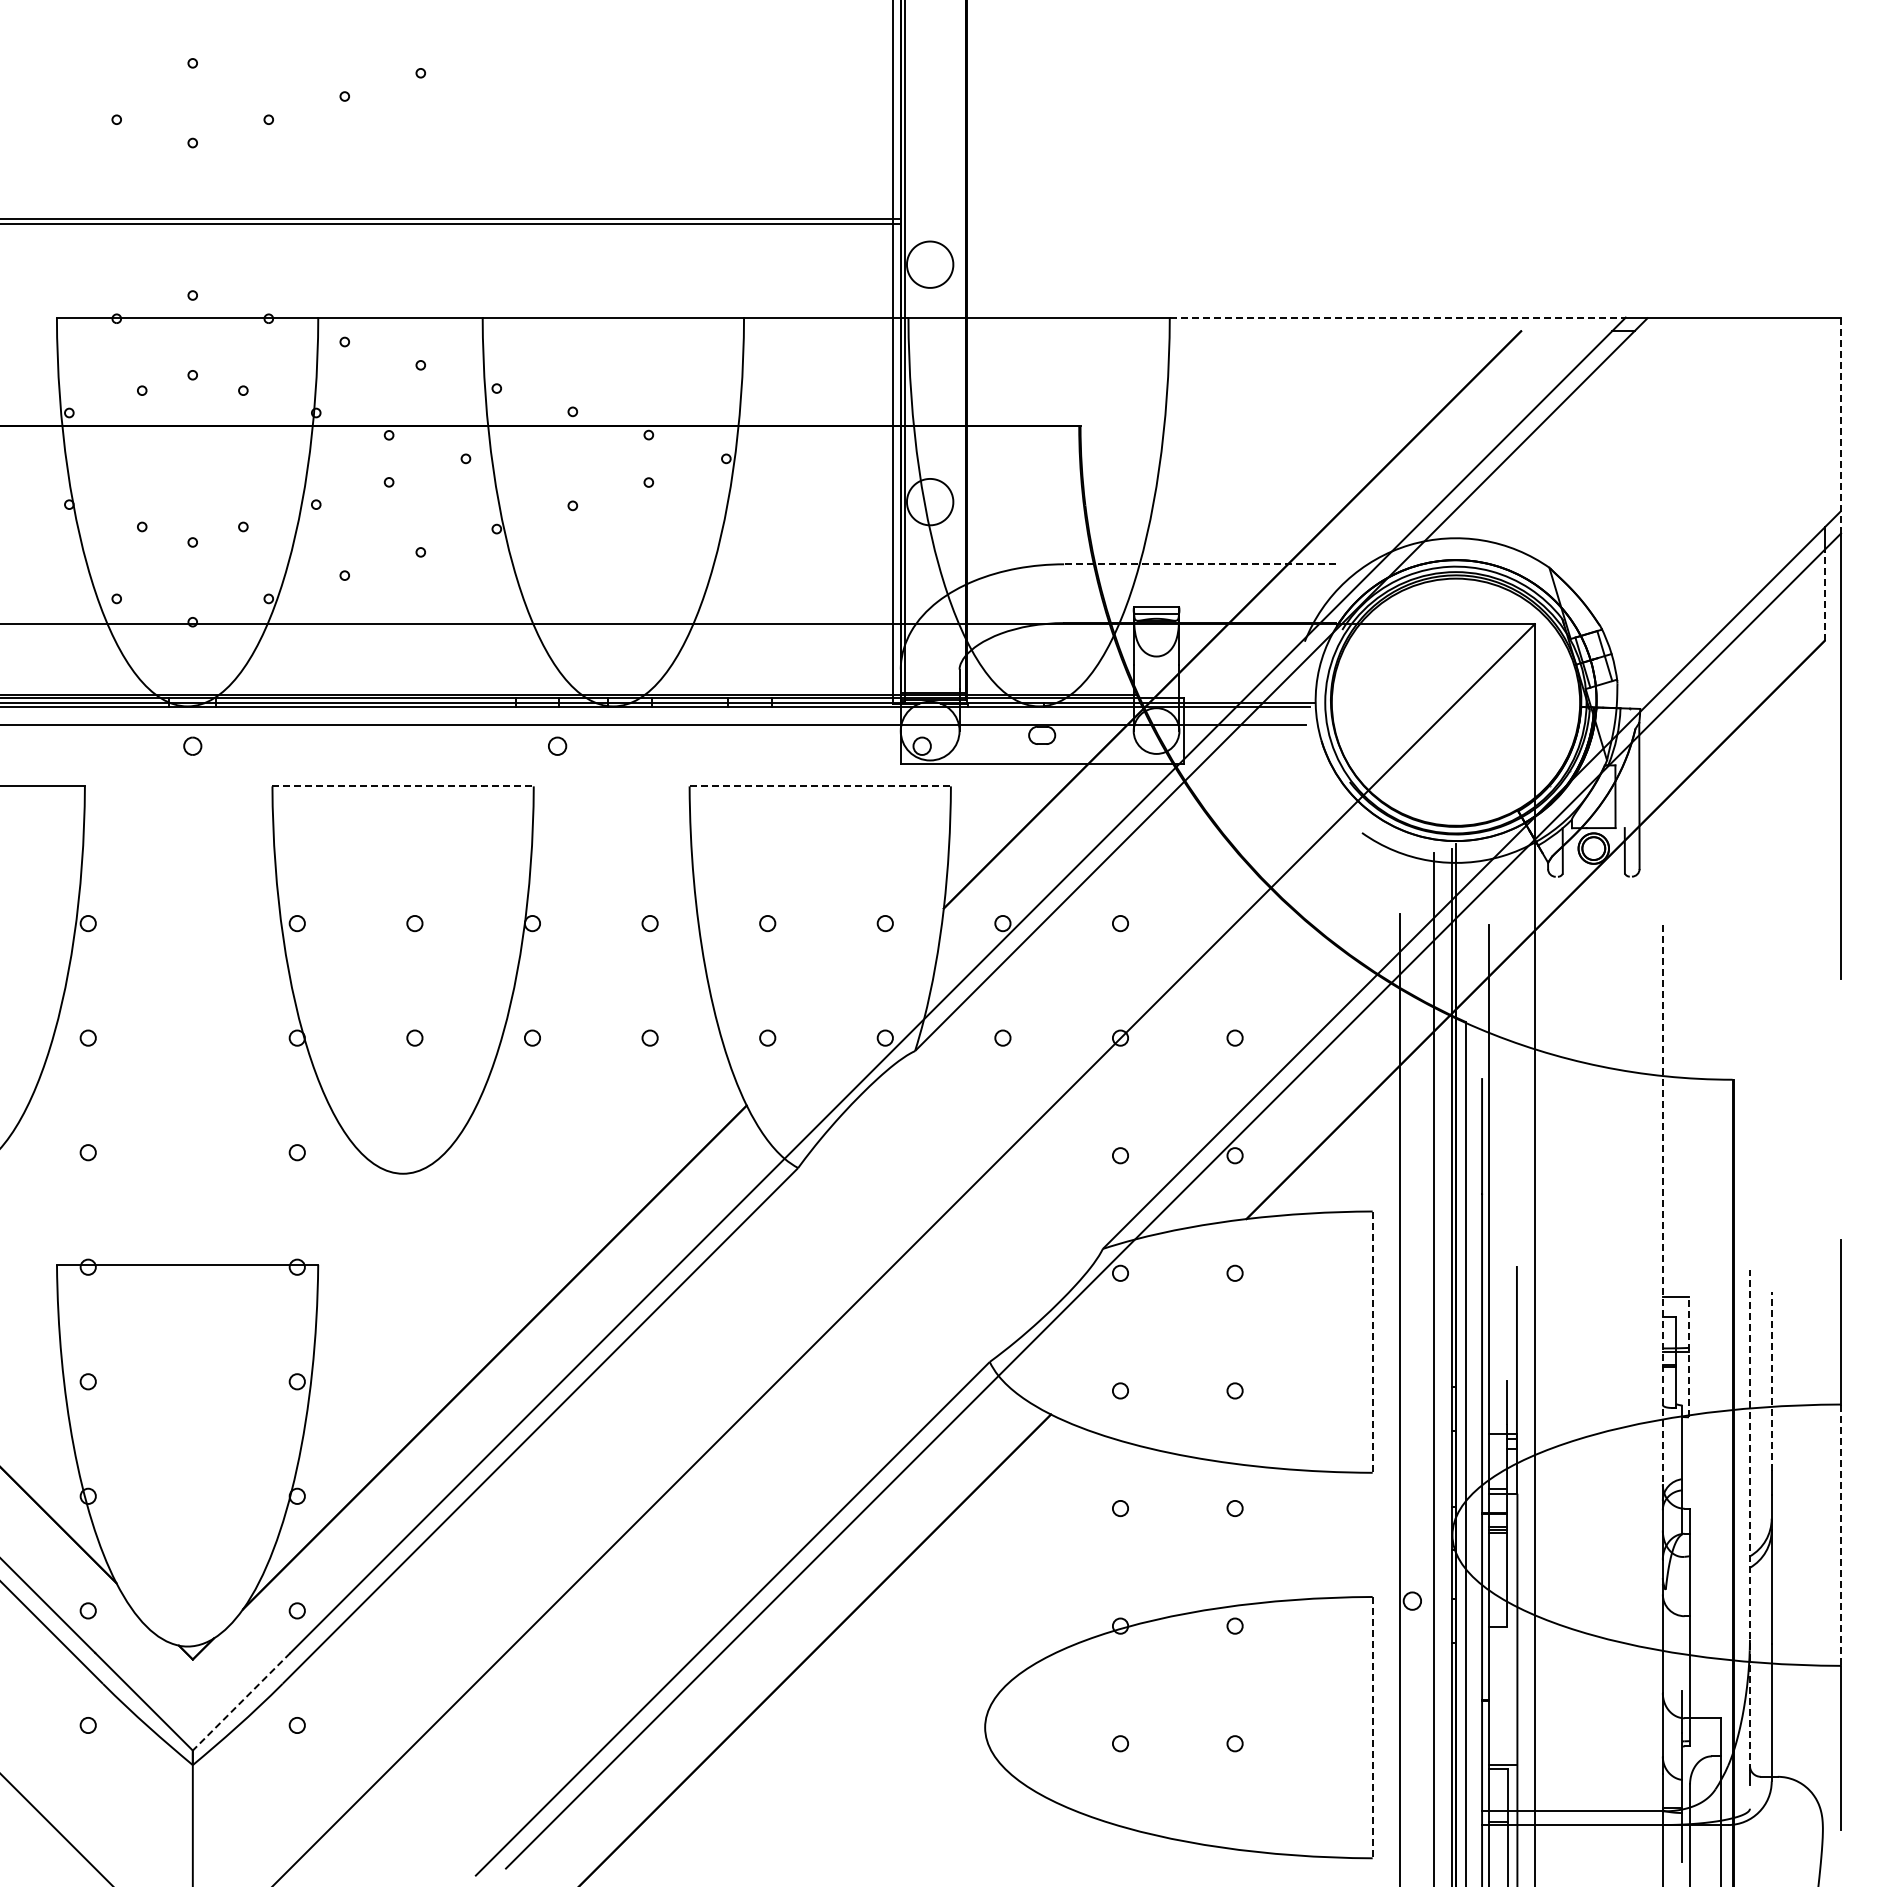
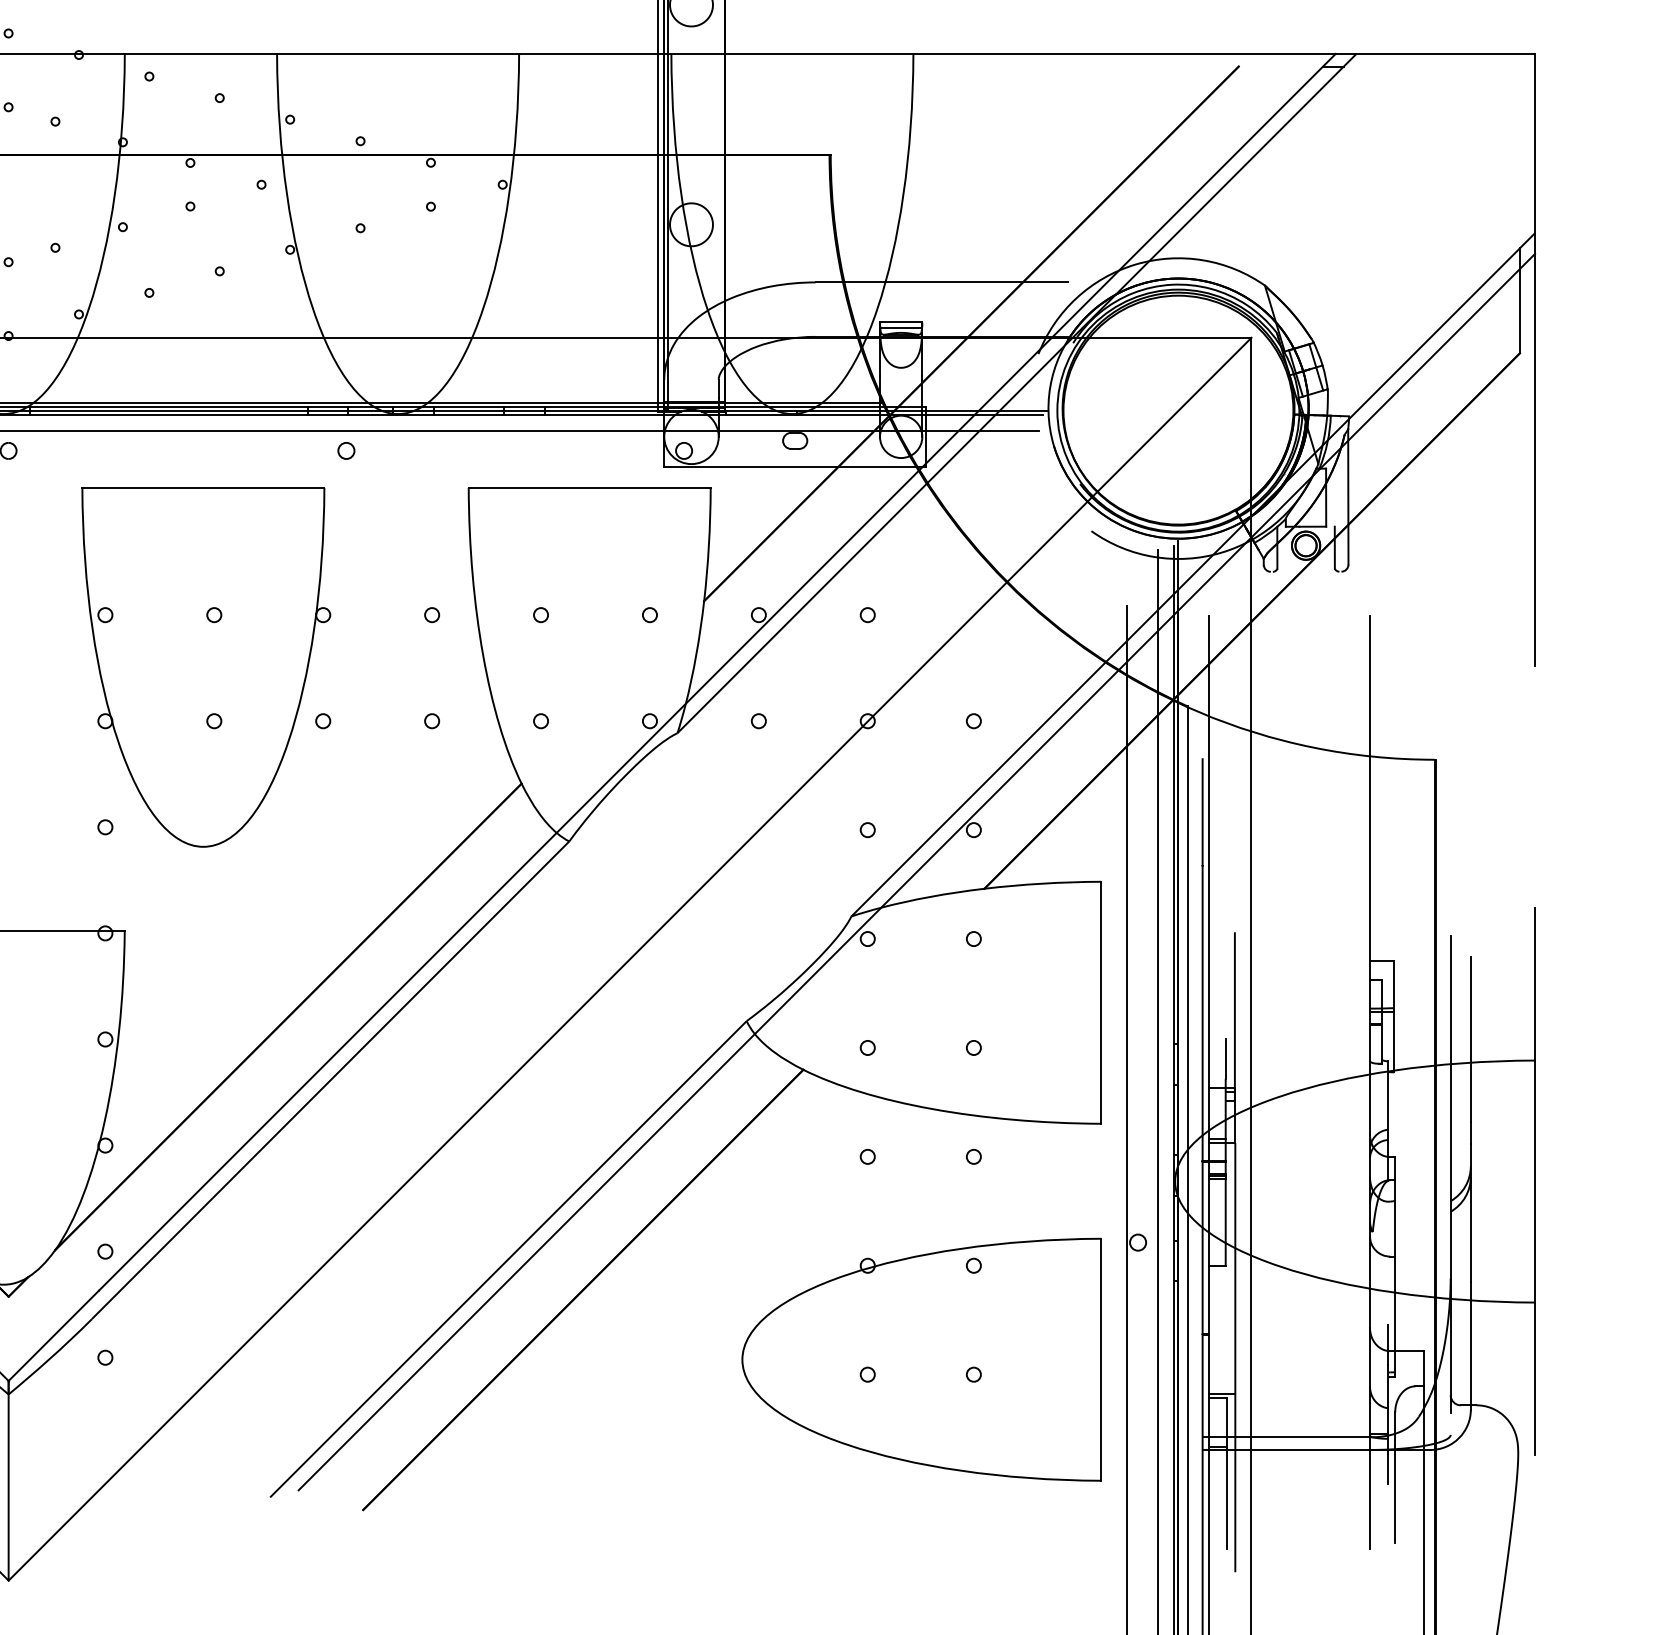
line: (1398, 317) -> (1125, 53), dashed -> solid
line: (1841, 425) -> (1535, 153), dashed -> solid
line: (1199, 564) -> (940, 282), dashed -> solid
line: (1824, 595) -> (1519, 311), dashed -> solid
line: (403, 786) -> (203, 488), dashed -> solid
line: (820, 786) -> (589, 488), dashed -> solid
line: (1662, 1204) -> (1369, 875), dashed -> solid
line: (1372, 1342) -> (1101, 1003), dashed -> solid
line: (1688, 1356) -> (1393, 1016), dashed -> solid
line: (1771, 1381) -> (1470, 1039), dashed -> solid
line: (1749, 1520) -> (1450, 1167), dashed -> solid
line: (1841, 1535) -> (1535, 1181), dashed -> solid
line: (241, 1701) -> (53, 1335), dashed -> solid
line: (1372, 1727) -> (1101, 1359), dashed -> solid

